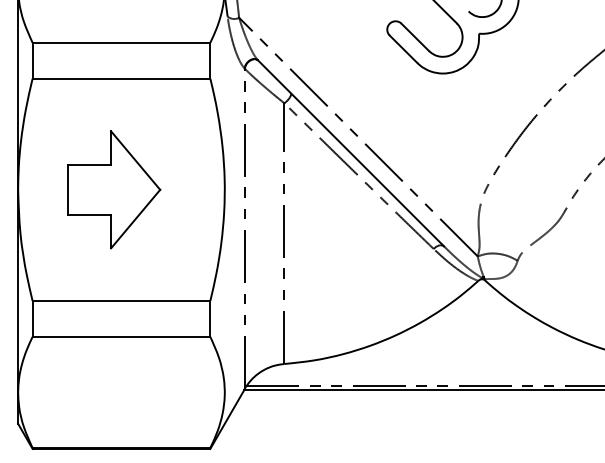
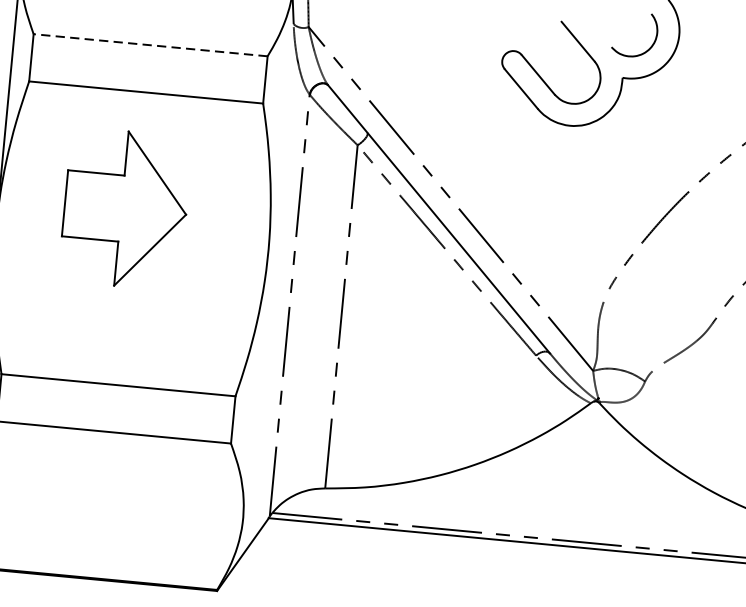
line: (121, 42) -> (150, 44), solid -> dashed
part: (114, 189) -> (125, 208), moved

